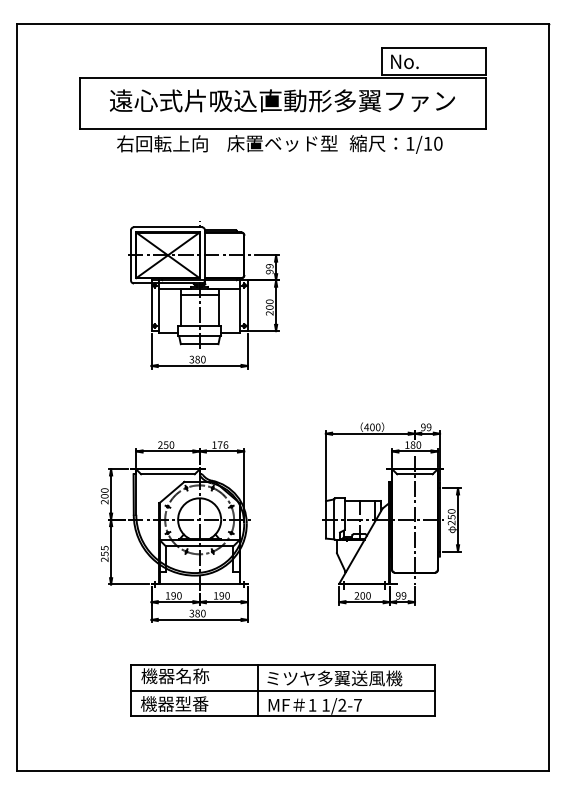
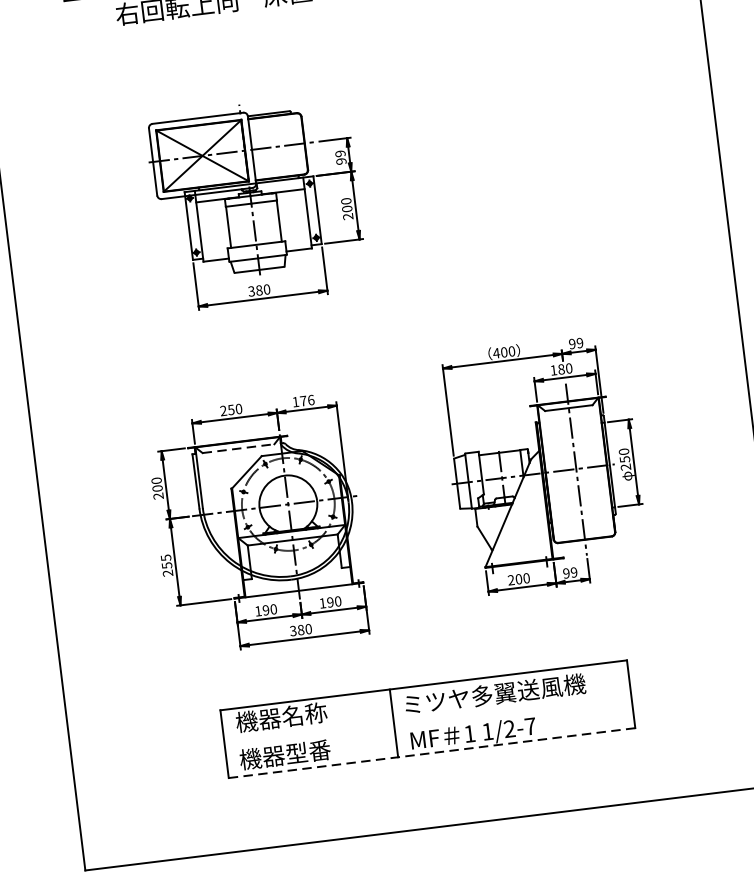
line: (167, 474) -> (237, 449), solid -> dashed
line: (282, 690) -> (427, 719), removed
line: (283, 716) -> (432, 753), solid -> dashed

